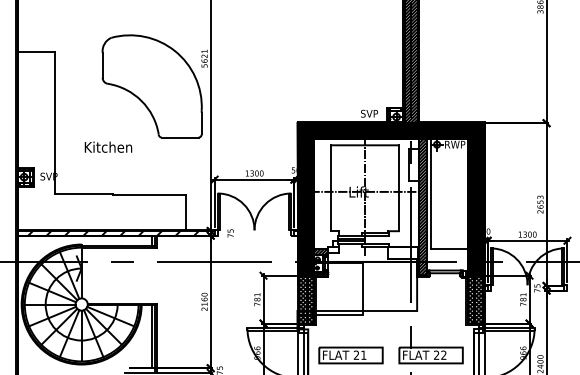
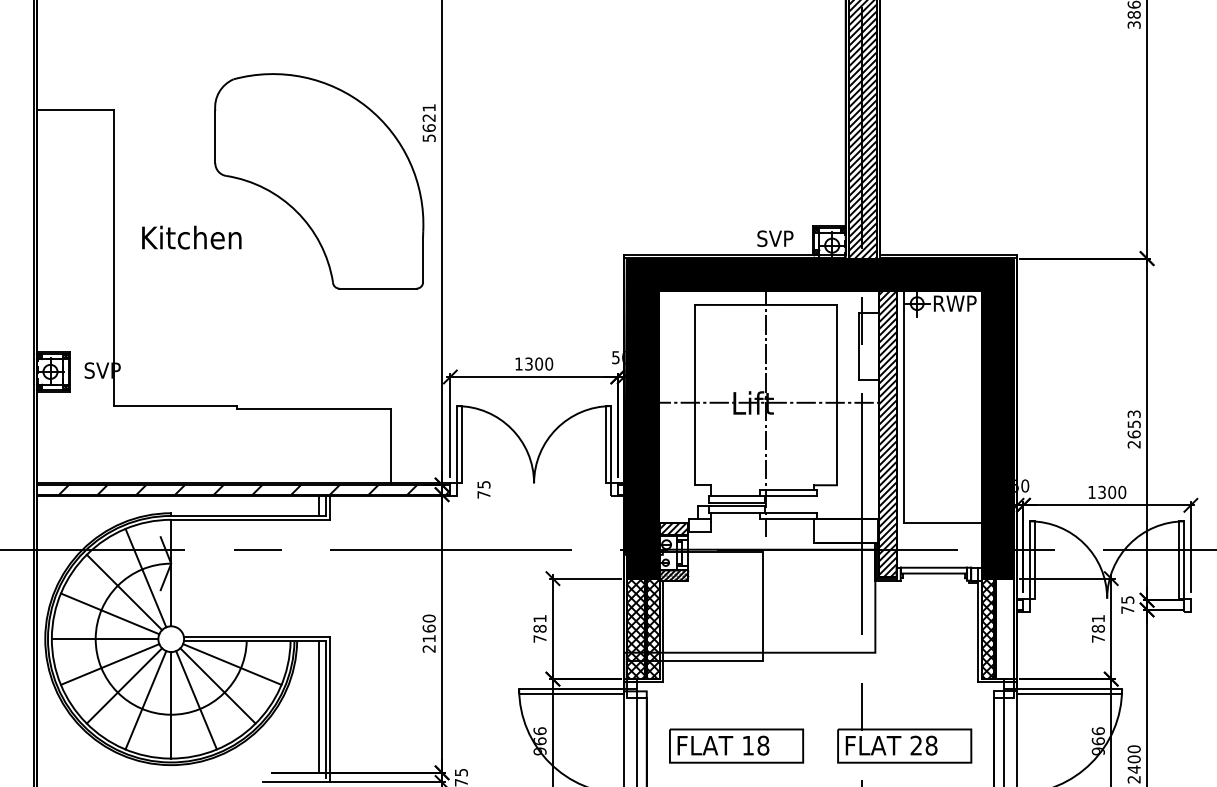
text: (108, 146) -> (191, 236), moved
hatch: (478, 299) -> (1004, 628), removed
text: (359, 354) -> (754, 744), 21 -> 18
text: (443, 354) -> (930, 744), 22 -> 28

